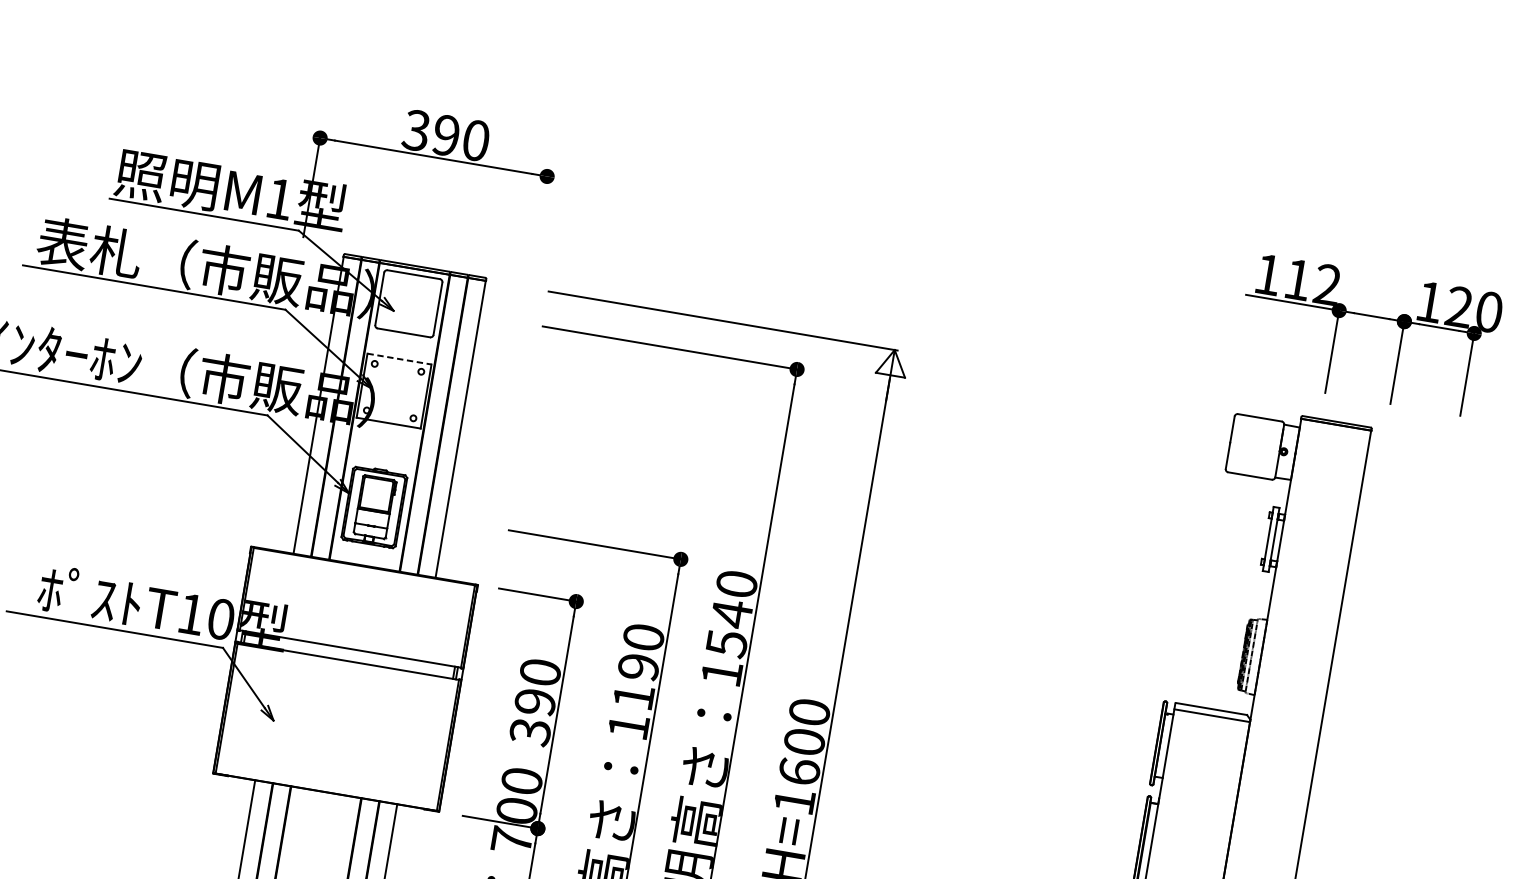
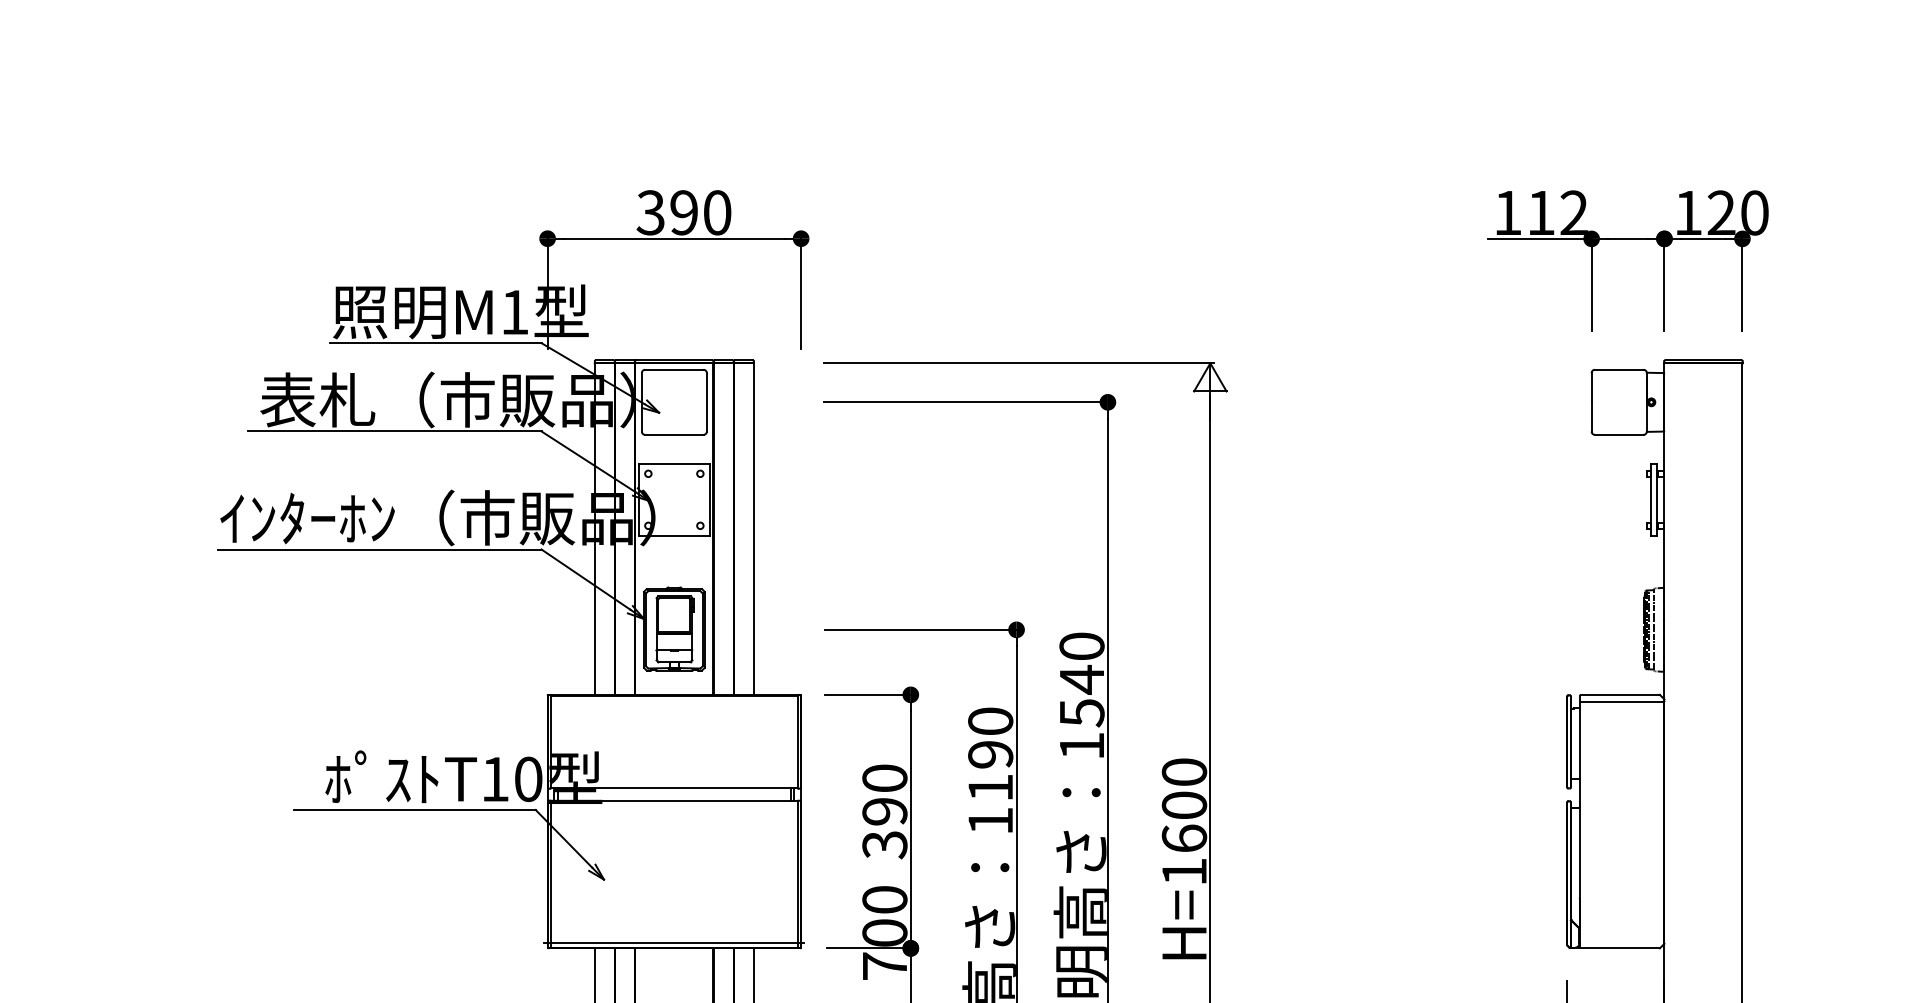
line: (539, 224) -> (801, 292), added
part: (1371, 316) -> (1627, 239), moved
line: (399, 359) -> (674, 464), dashed -> solid
line: (326, 788) -> (673, 943), added

